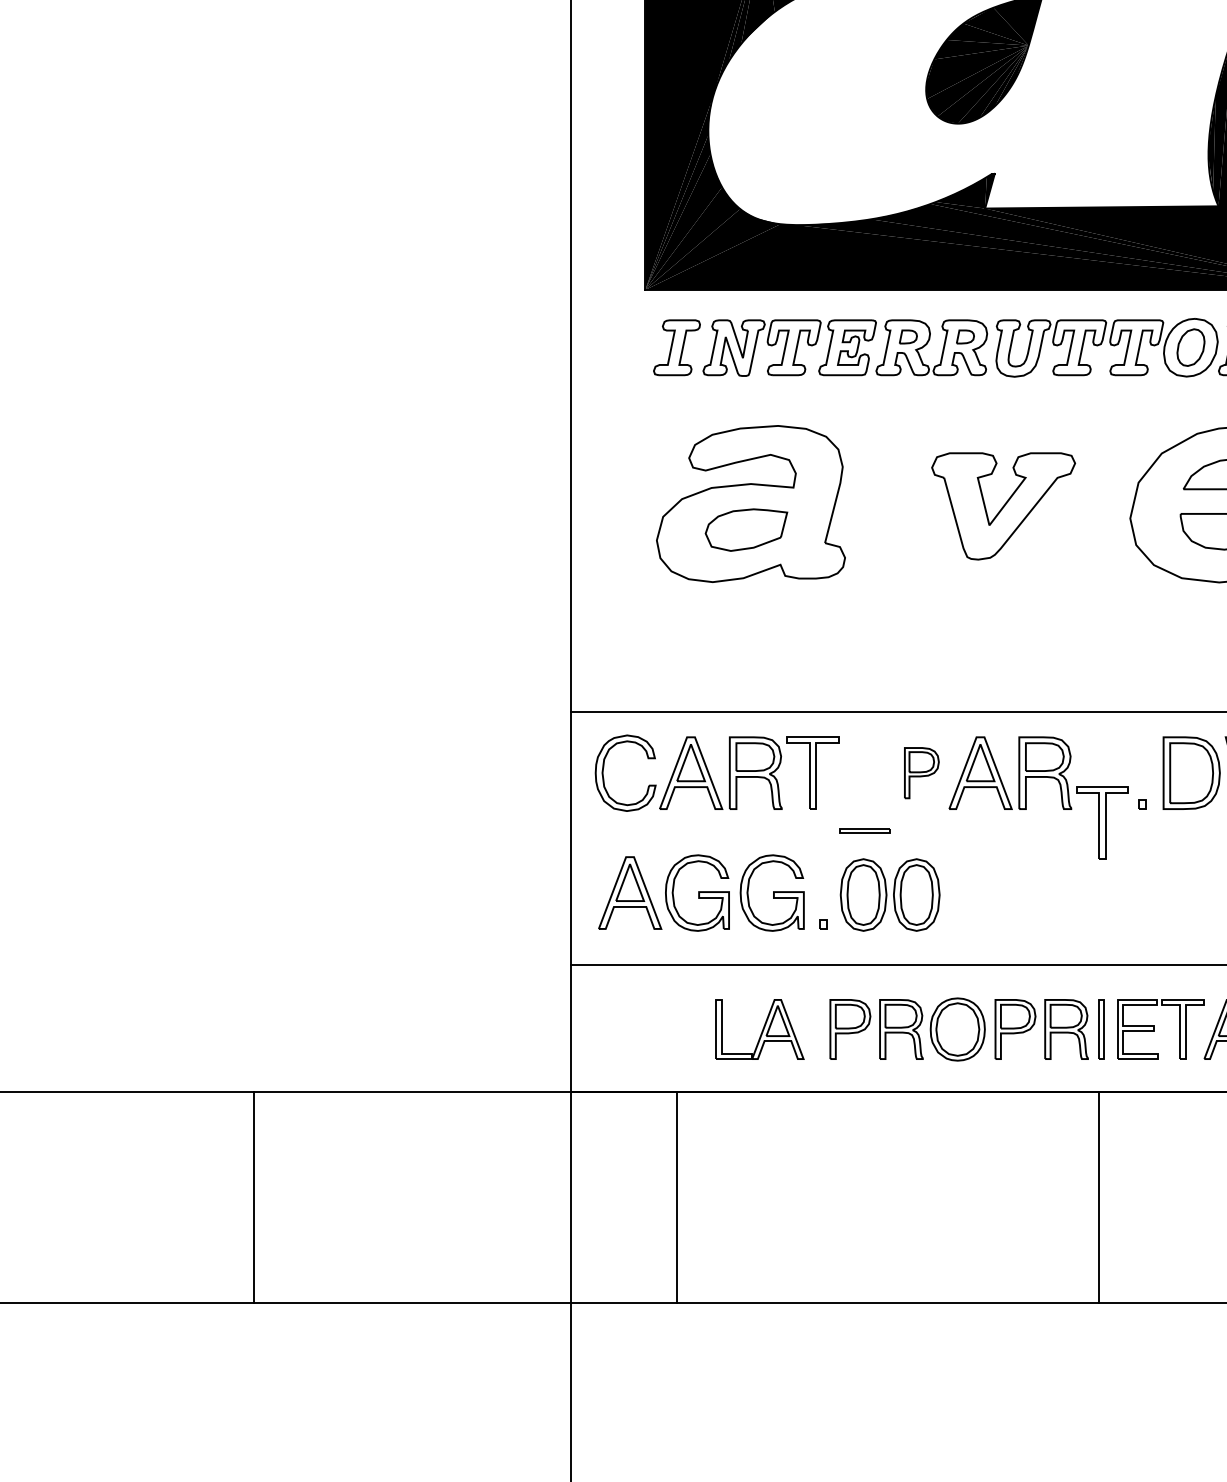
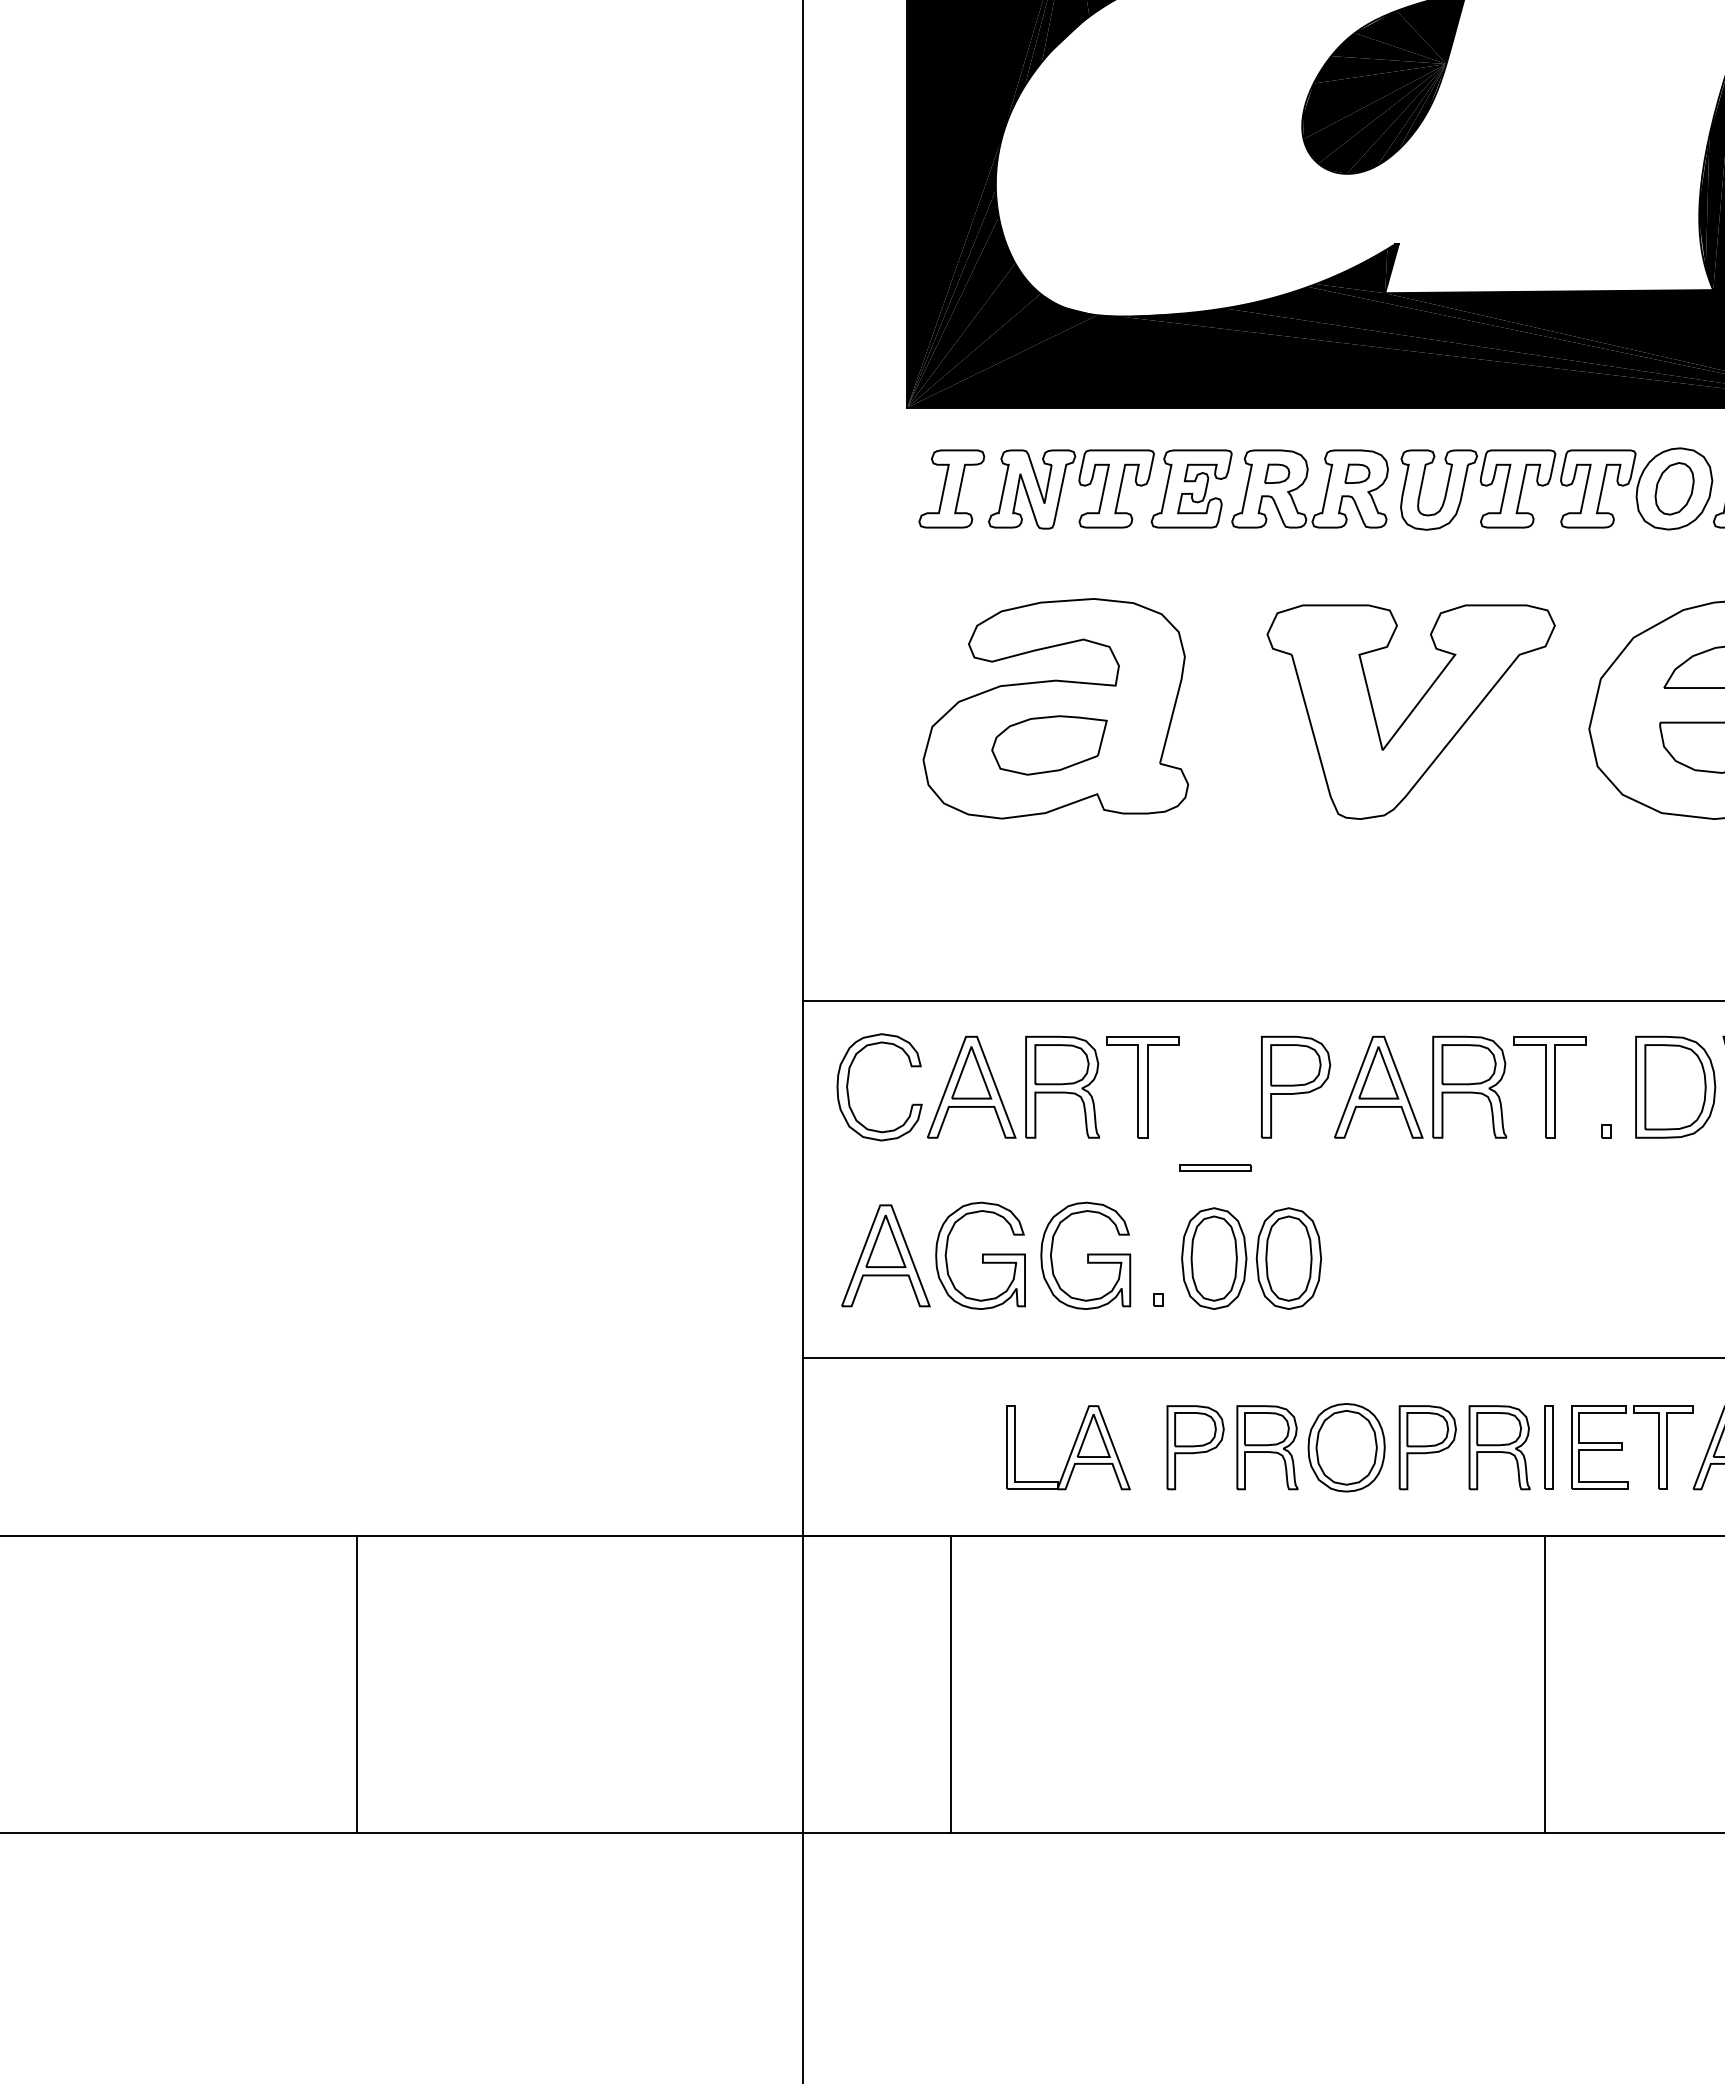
part: (1003, 505) -> (1410, 711), size x1.43
part: (922, 772) -> (1296, 1086), size x1.43
part: (1102, 823) -> (1549, 1087), moved

